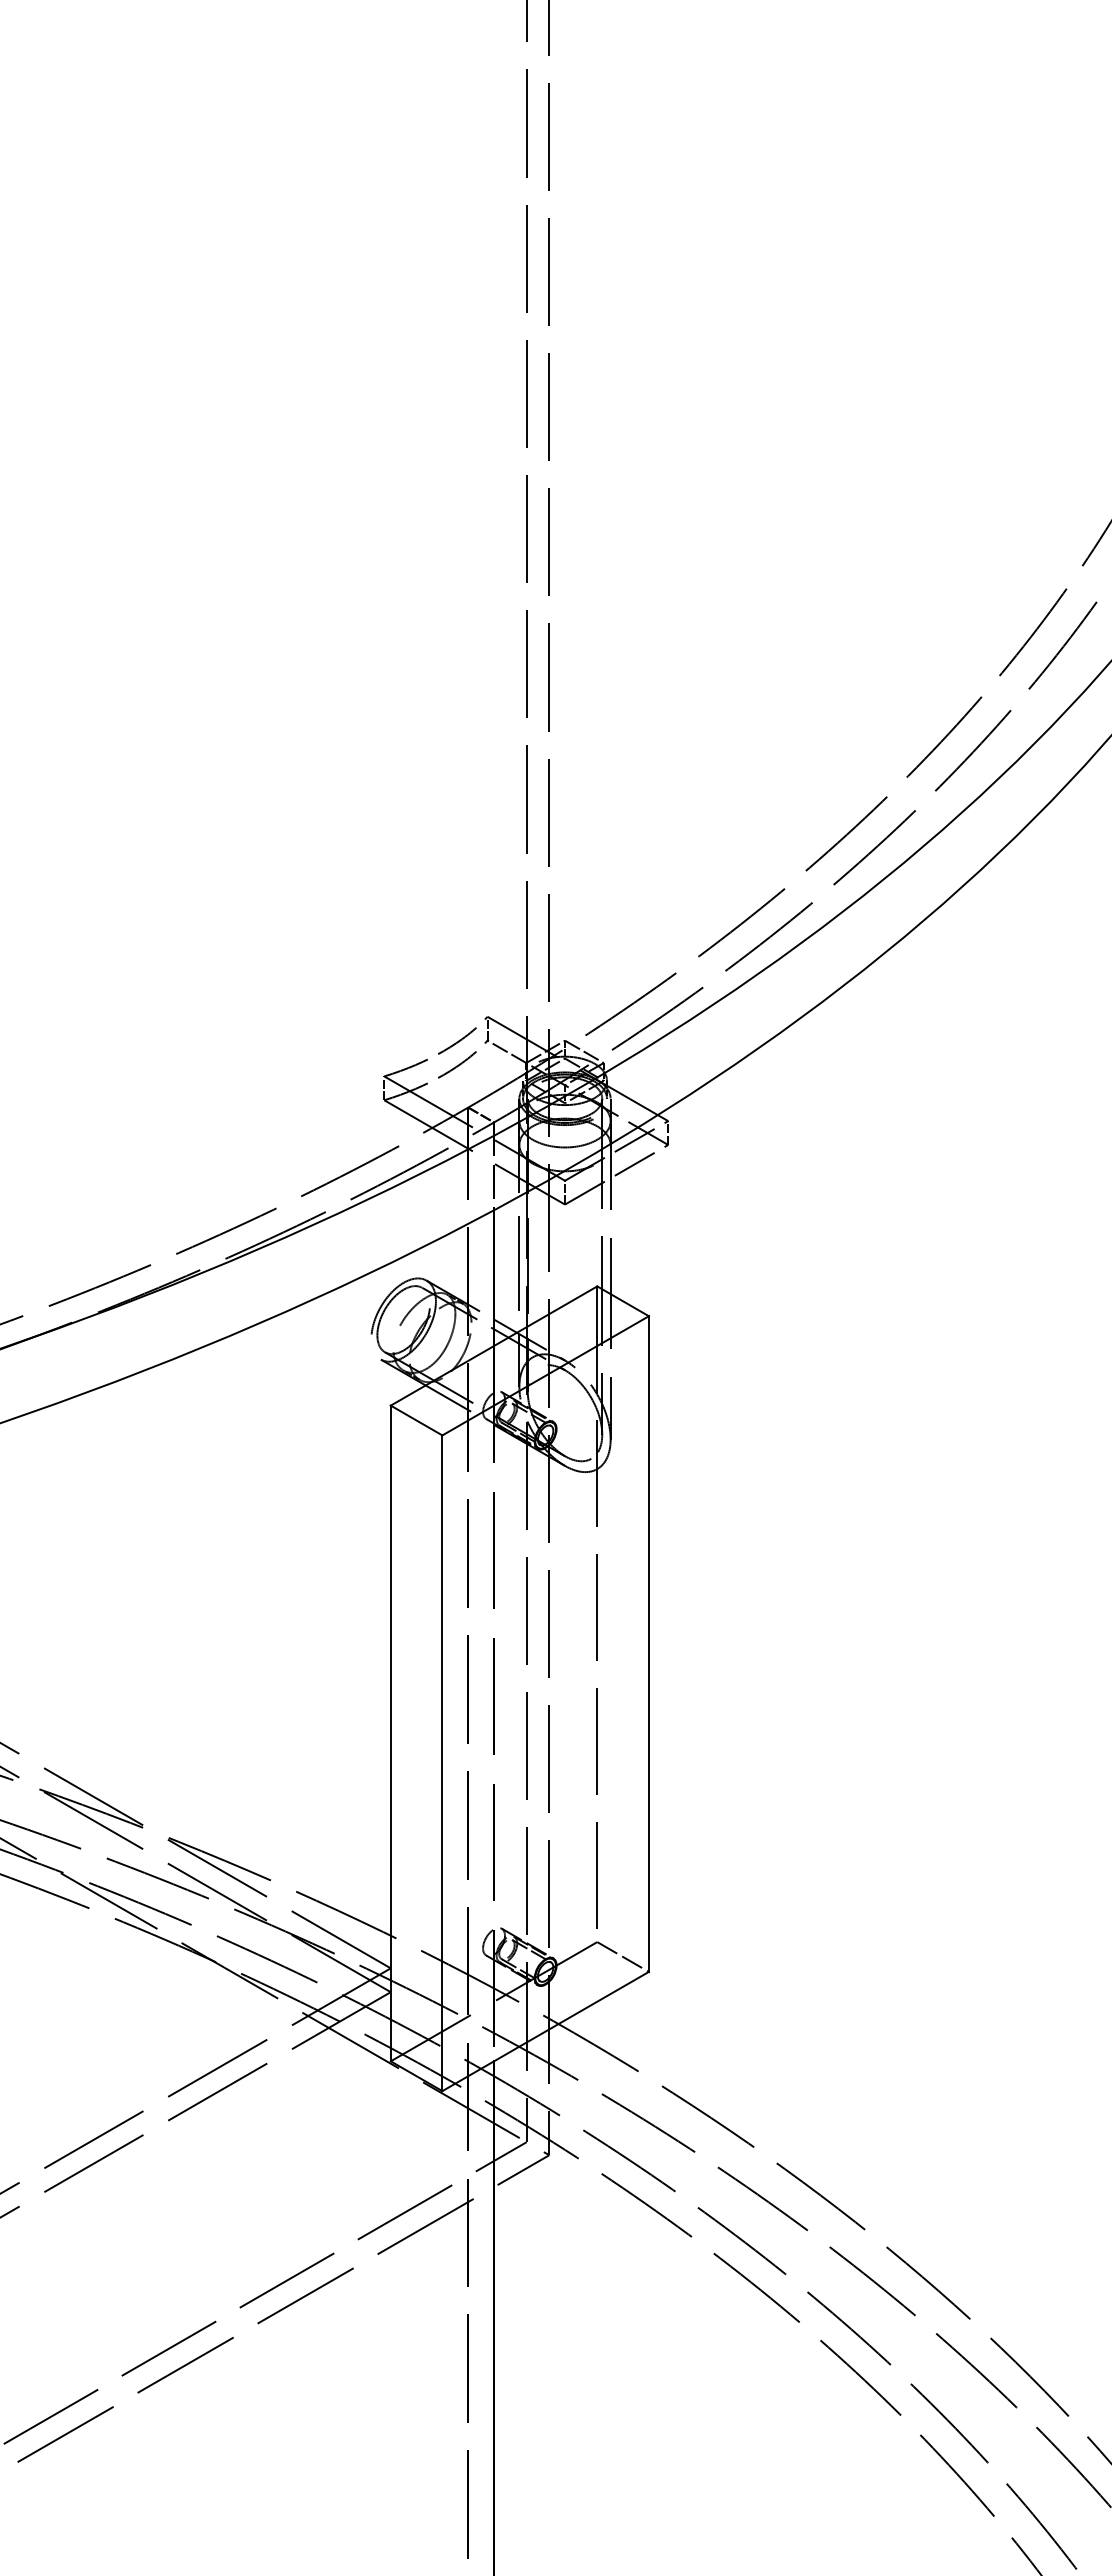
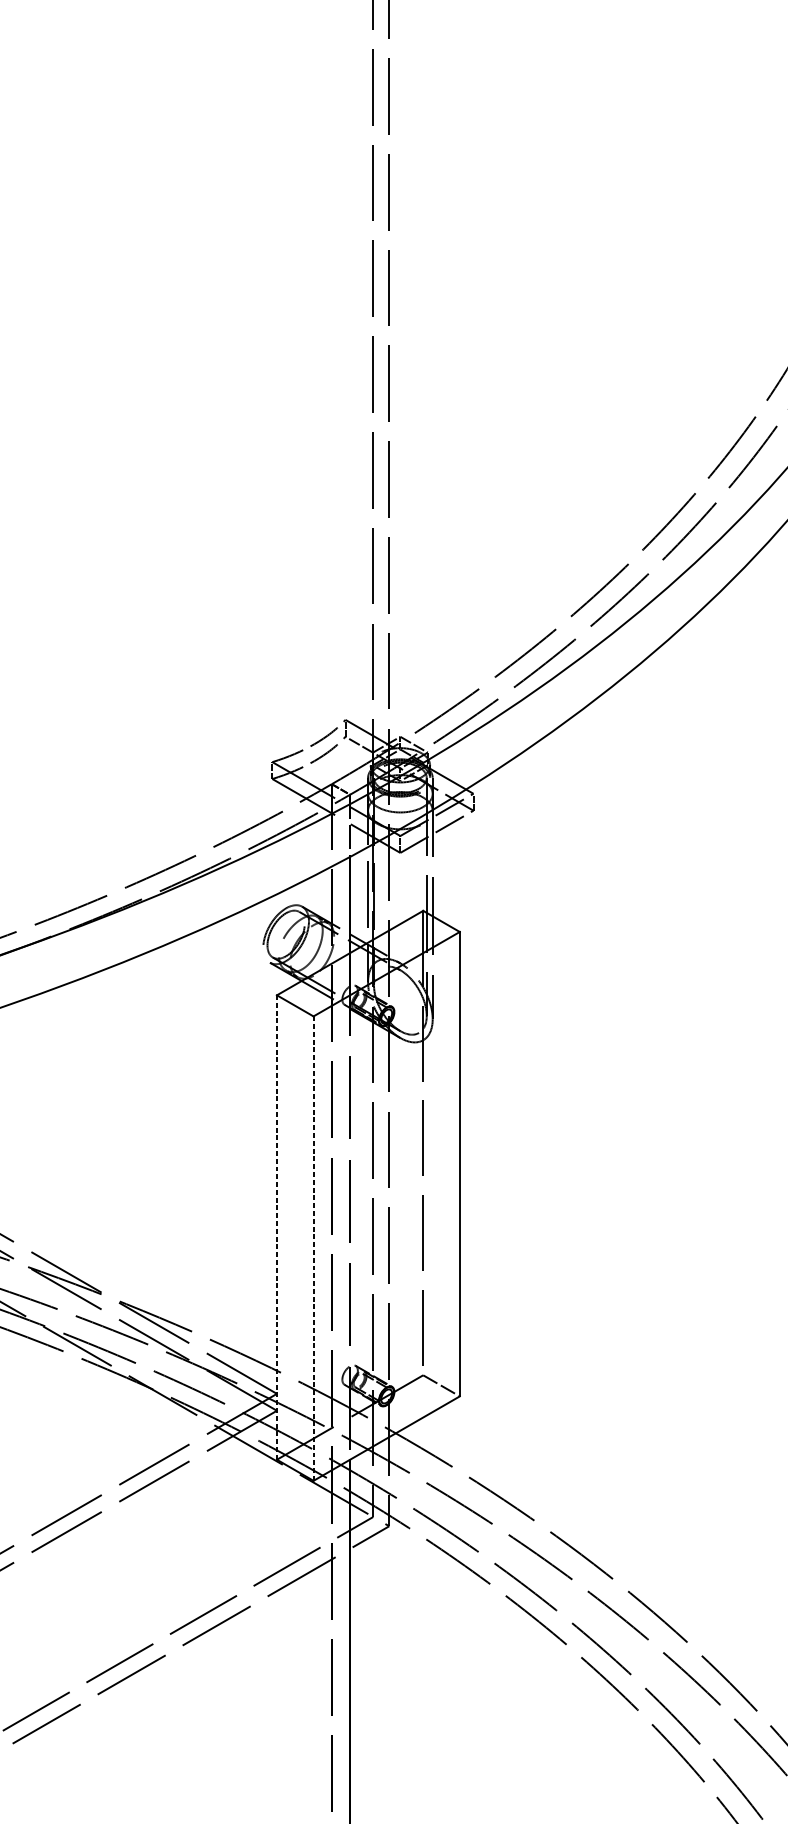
line: (390, 1733) -> (276, 1227), solid -> dashed
line: (442, 1763) -> (313, 1248), solid -> dashed

